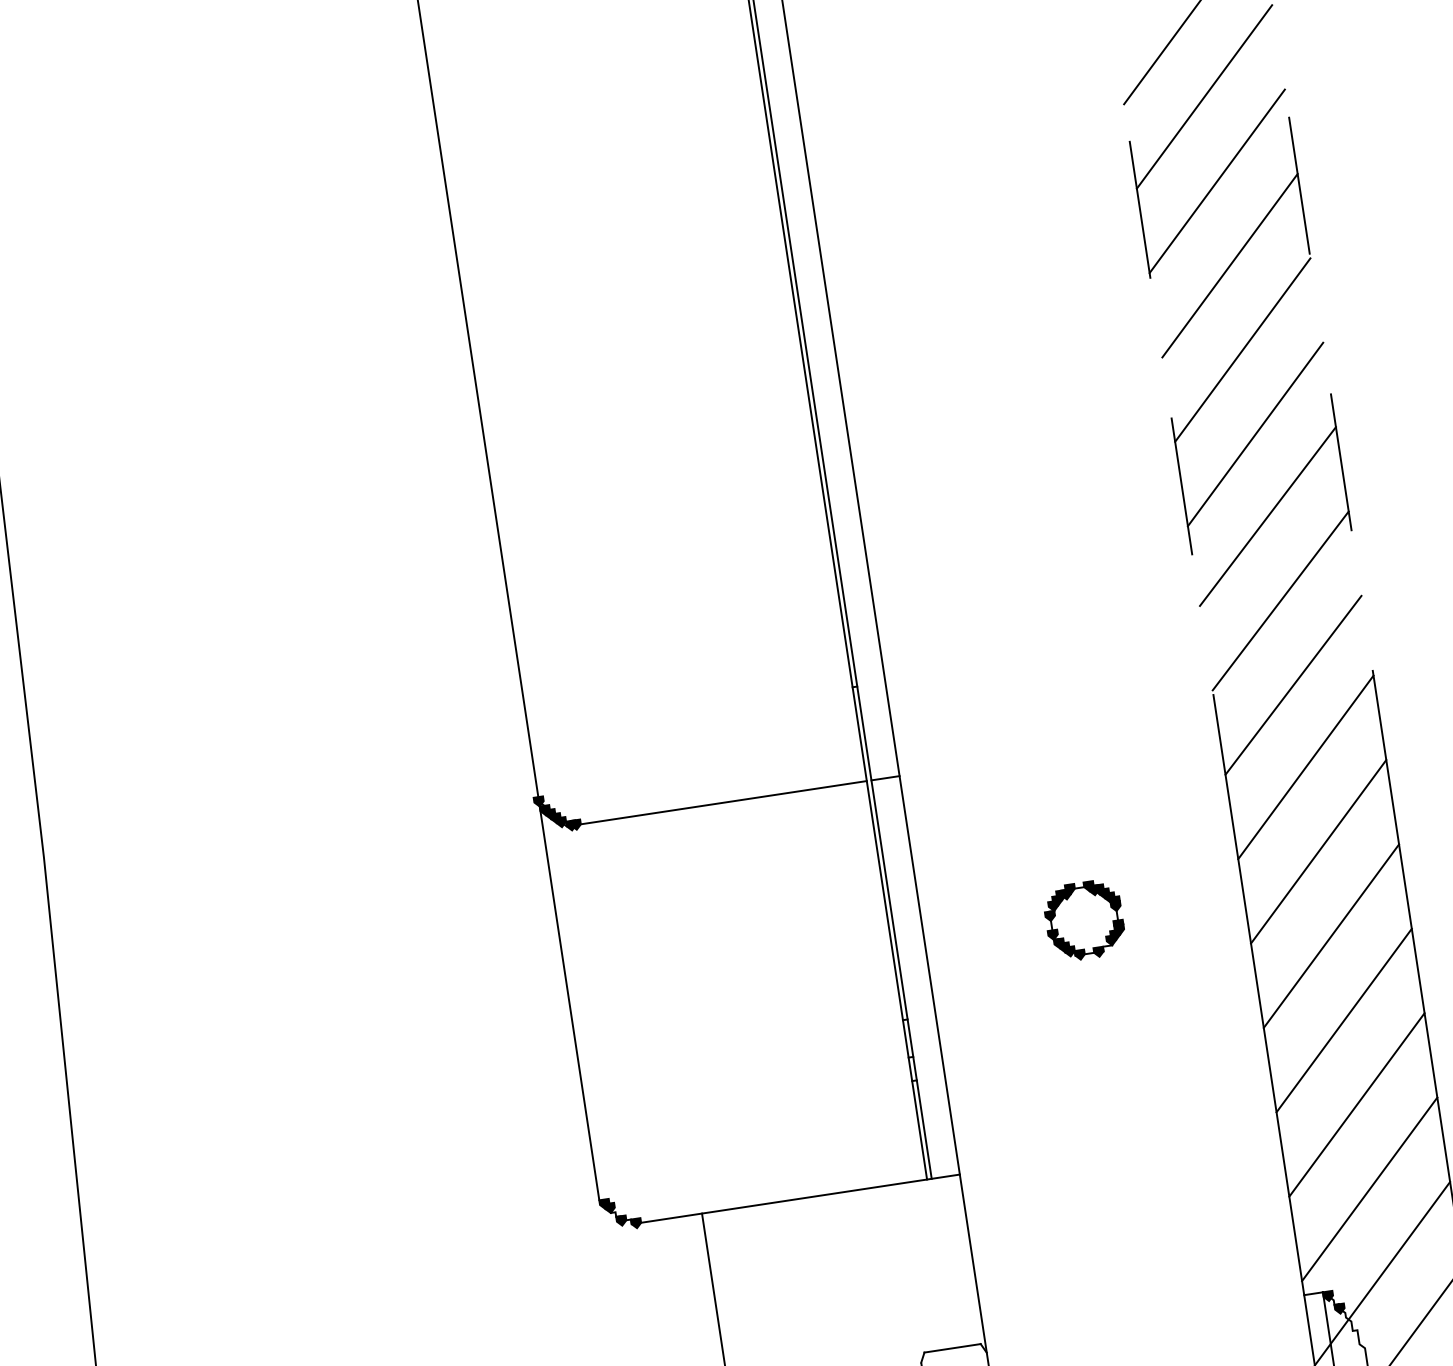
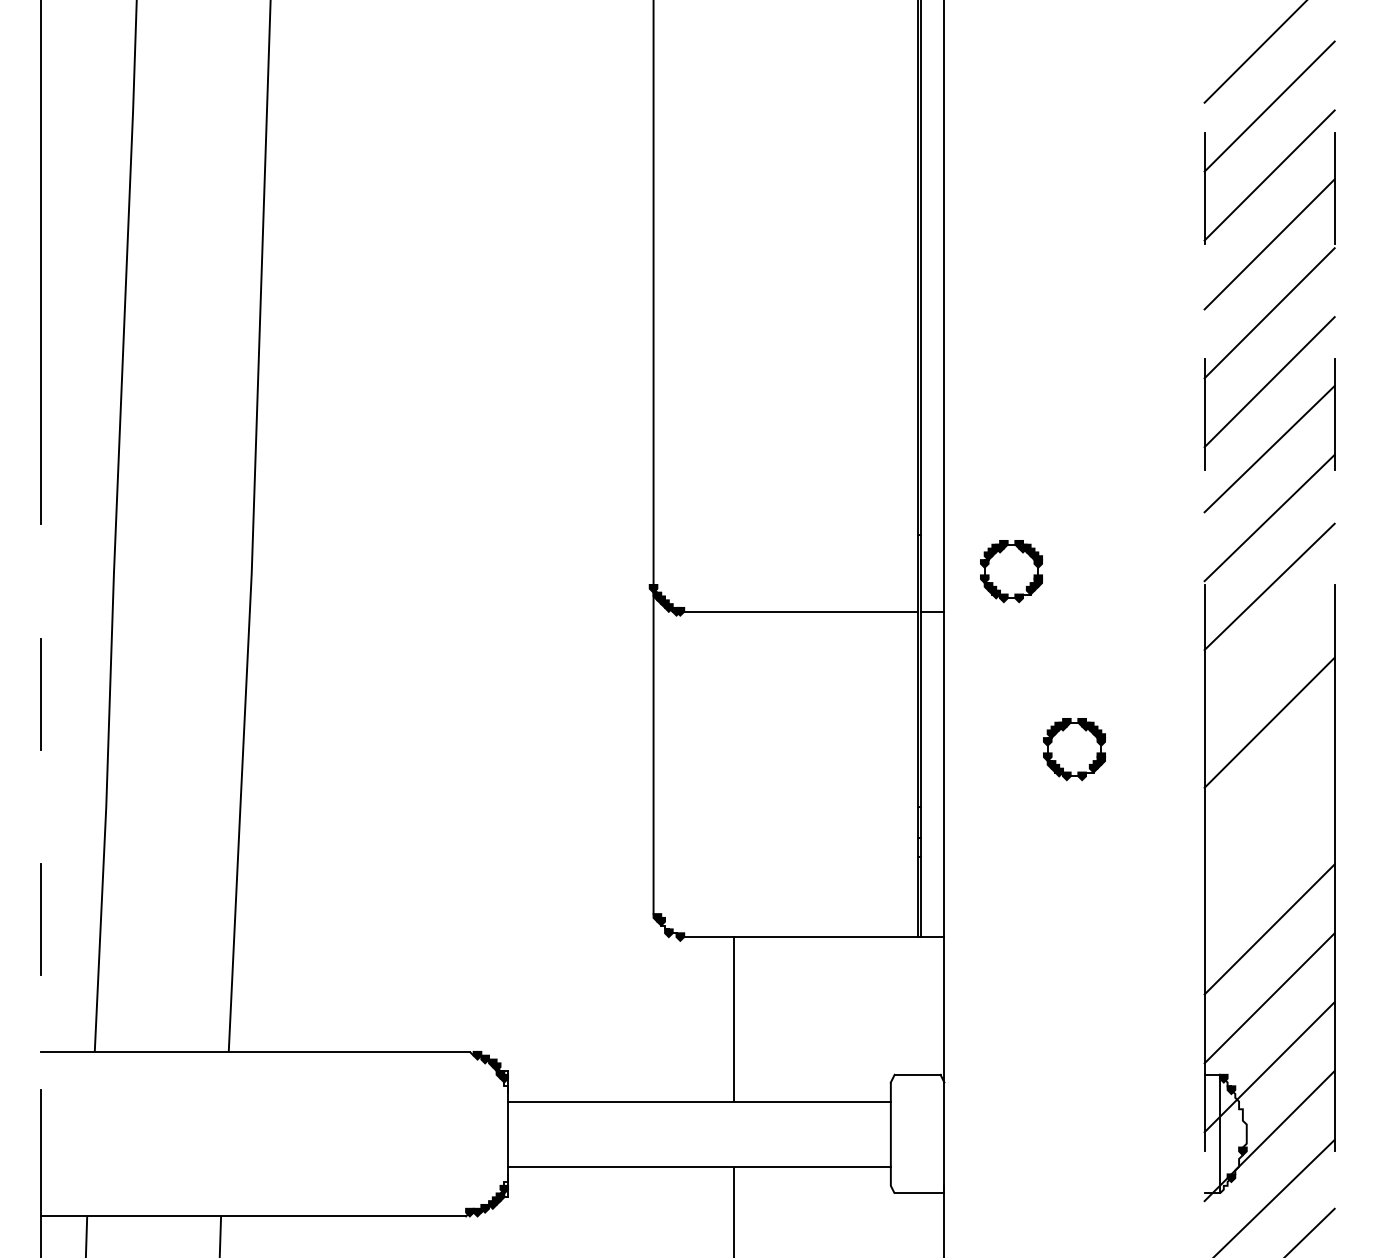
part: (974, 714) -> (1011, 571), added
line: (1305, 766) -> (1269, 653), removed
line: (1331, 936) -> (1269, 791), removed
line: (1343, 1020) -> (1269, 860), removed

